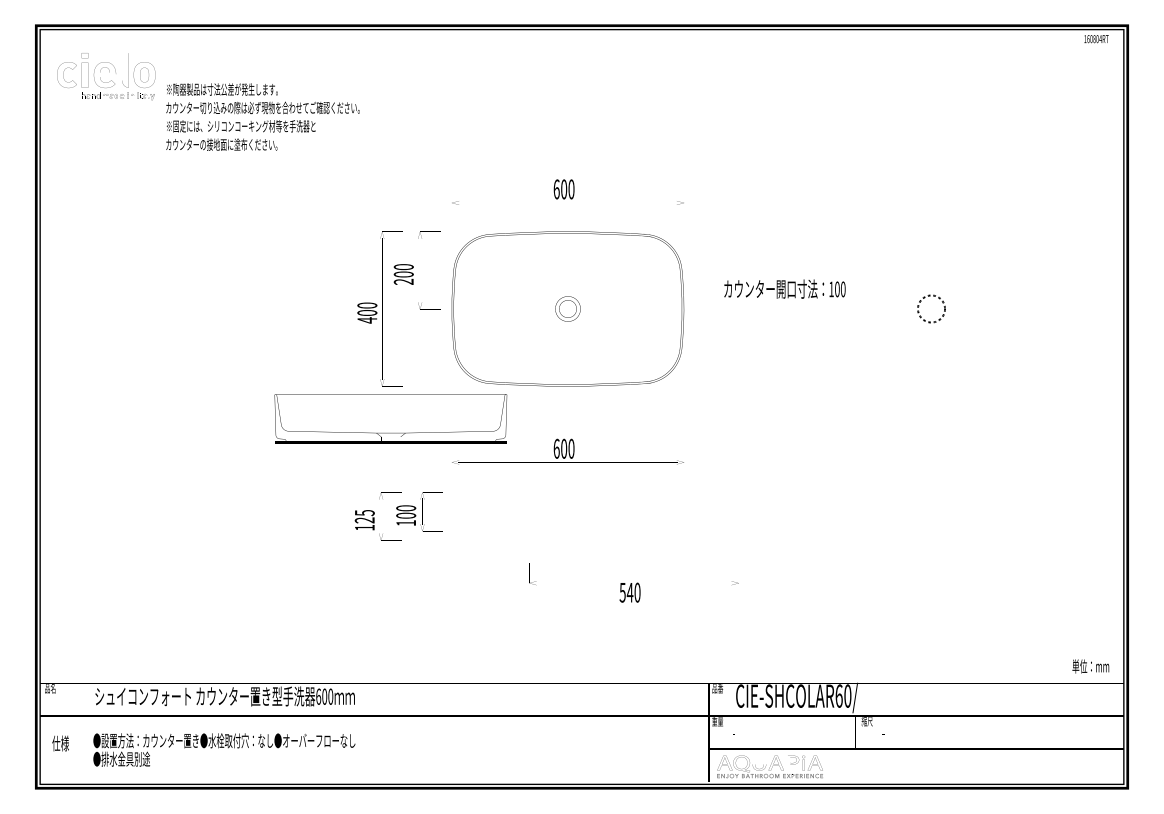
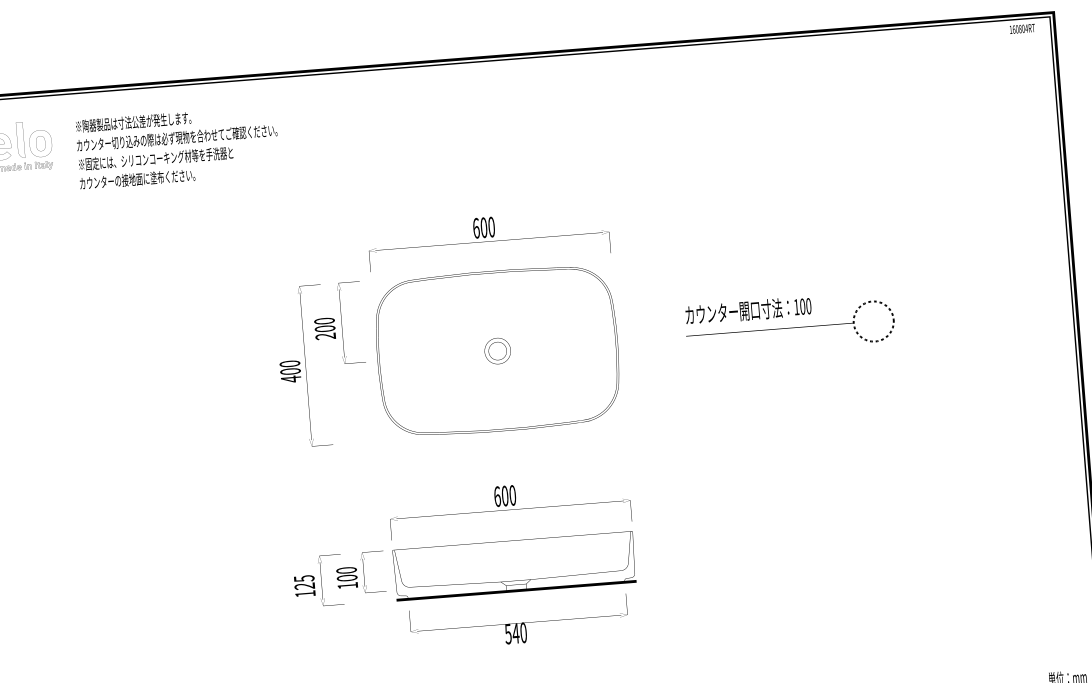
text: (262, 116) -> (177, 146), moved
text: (784, 288) -> (747, 310), moved
circle: (931, 308) -> (873, 321), size x1.43
part: (390, 418) -> (514, 565), moved
text: (633, 582) -> (518, 622), moved

